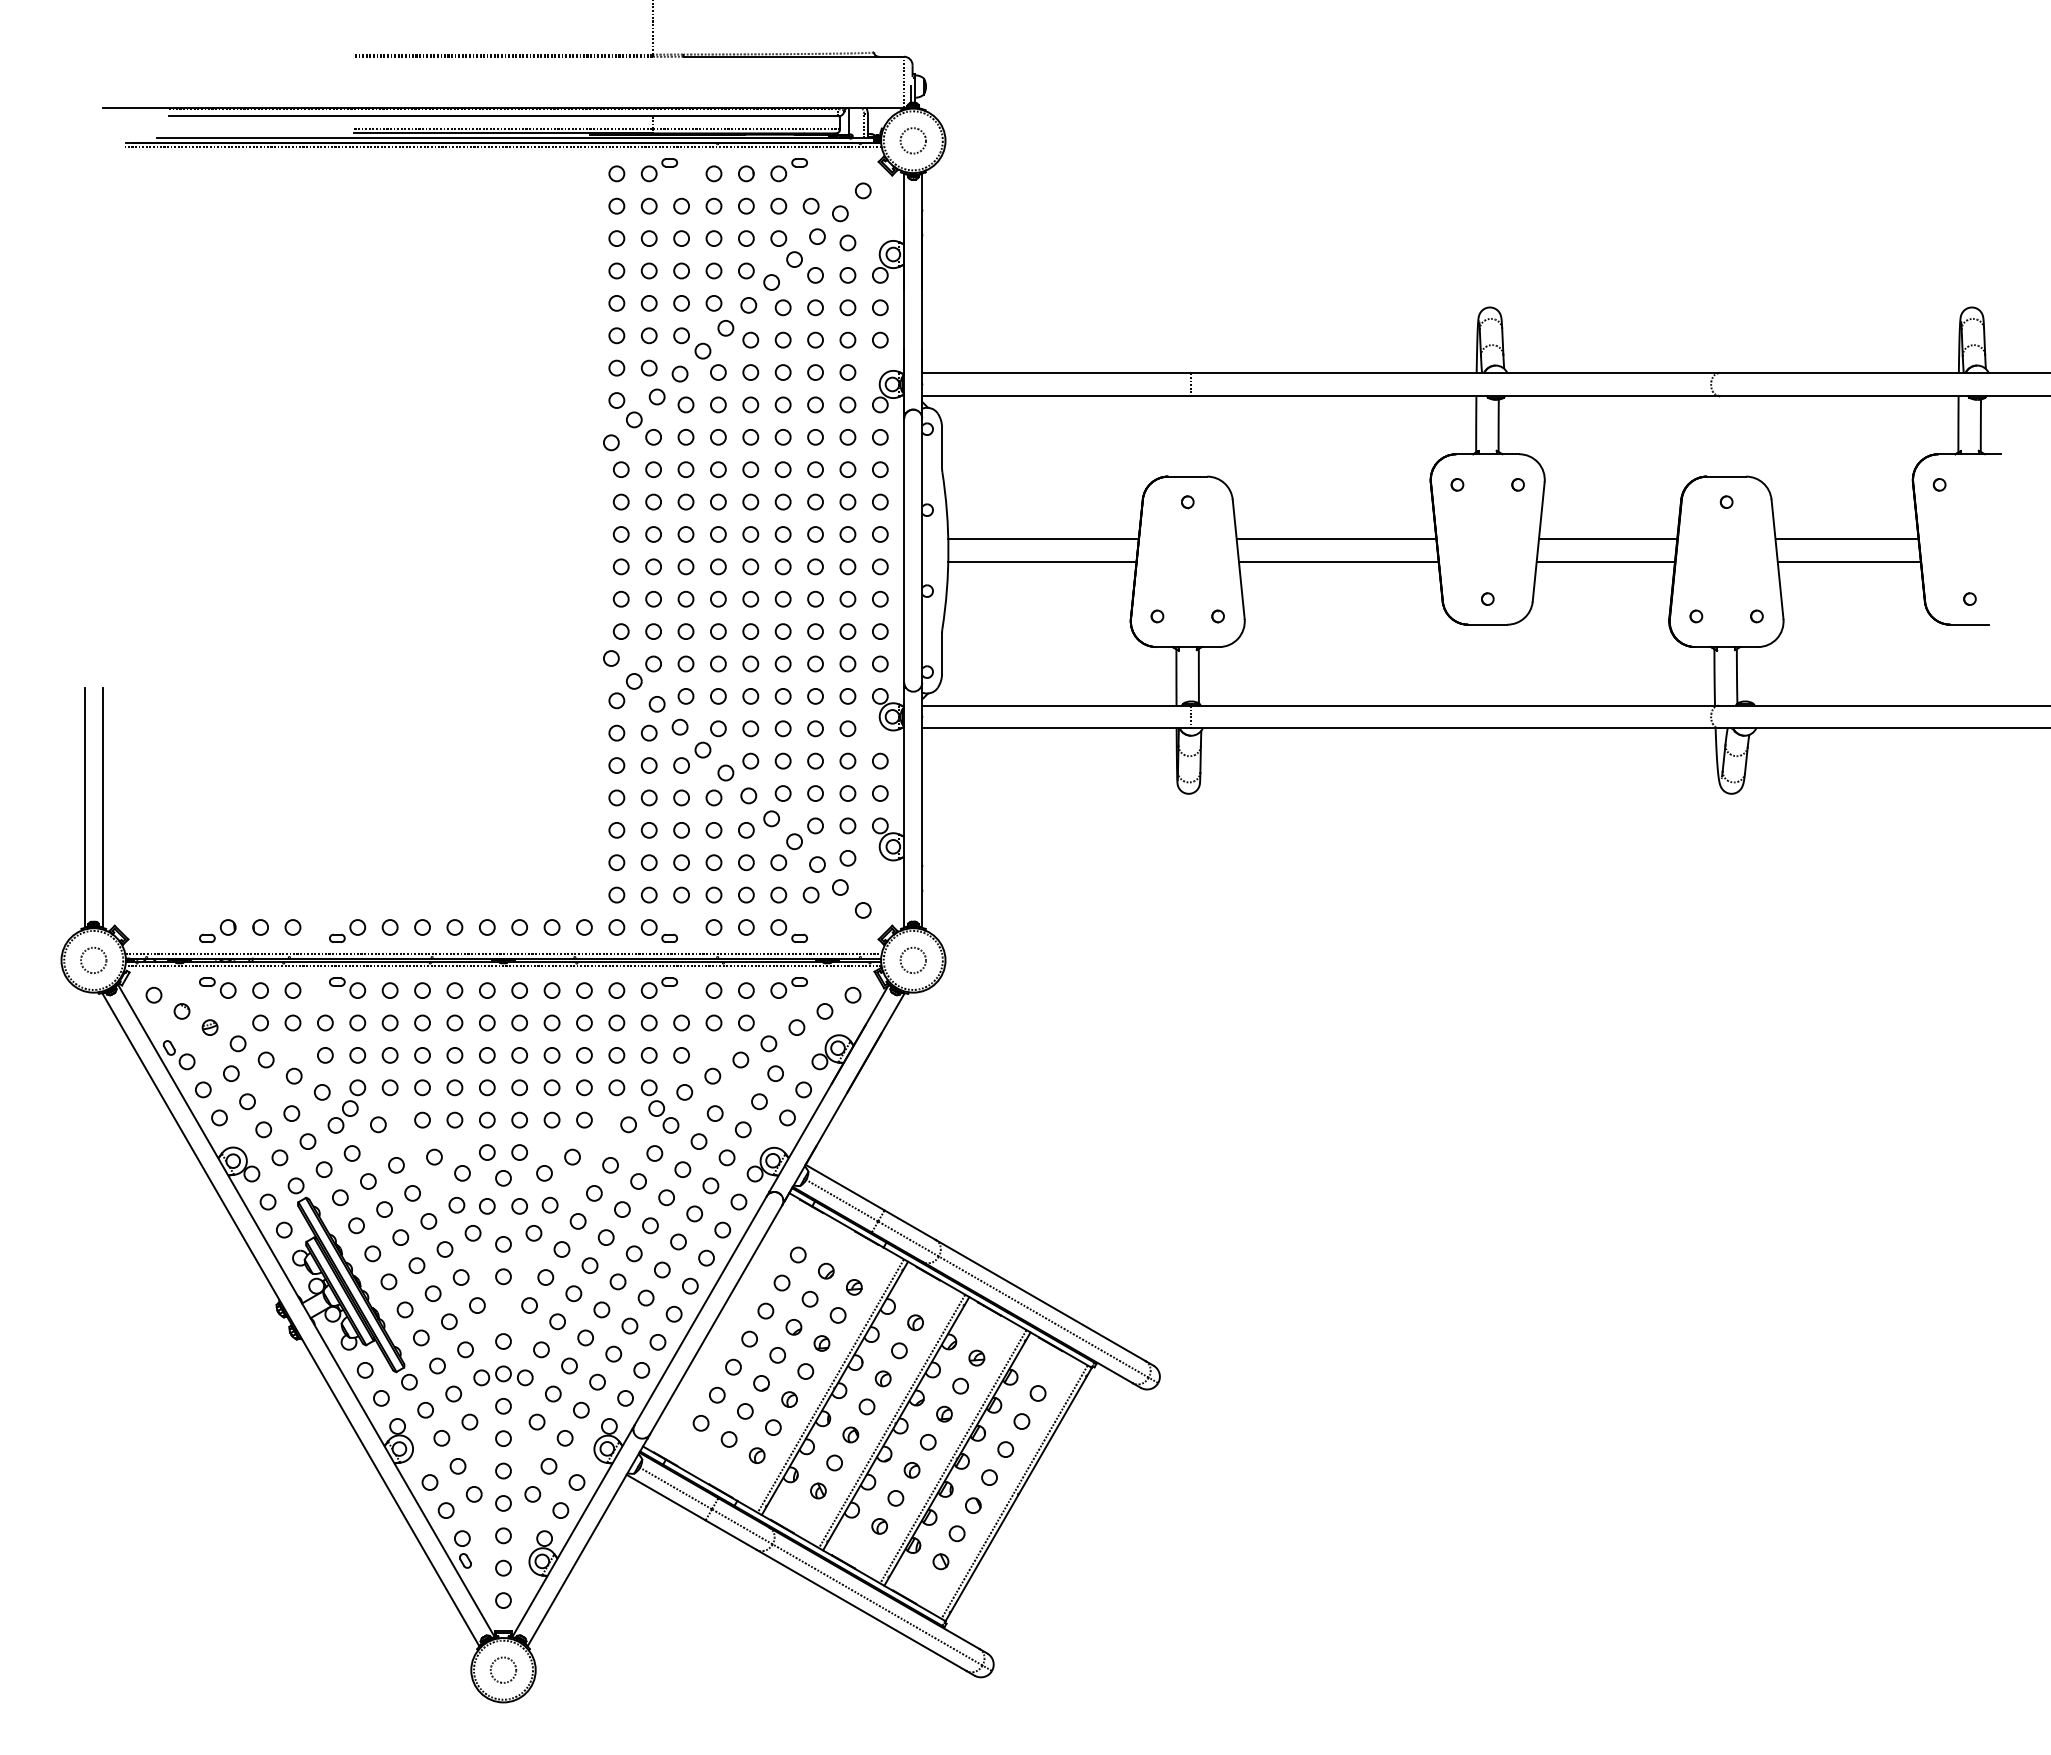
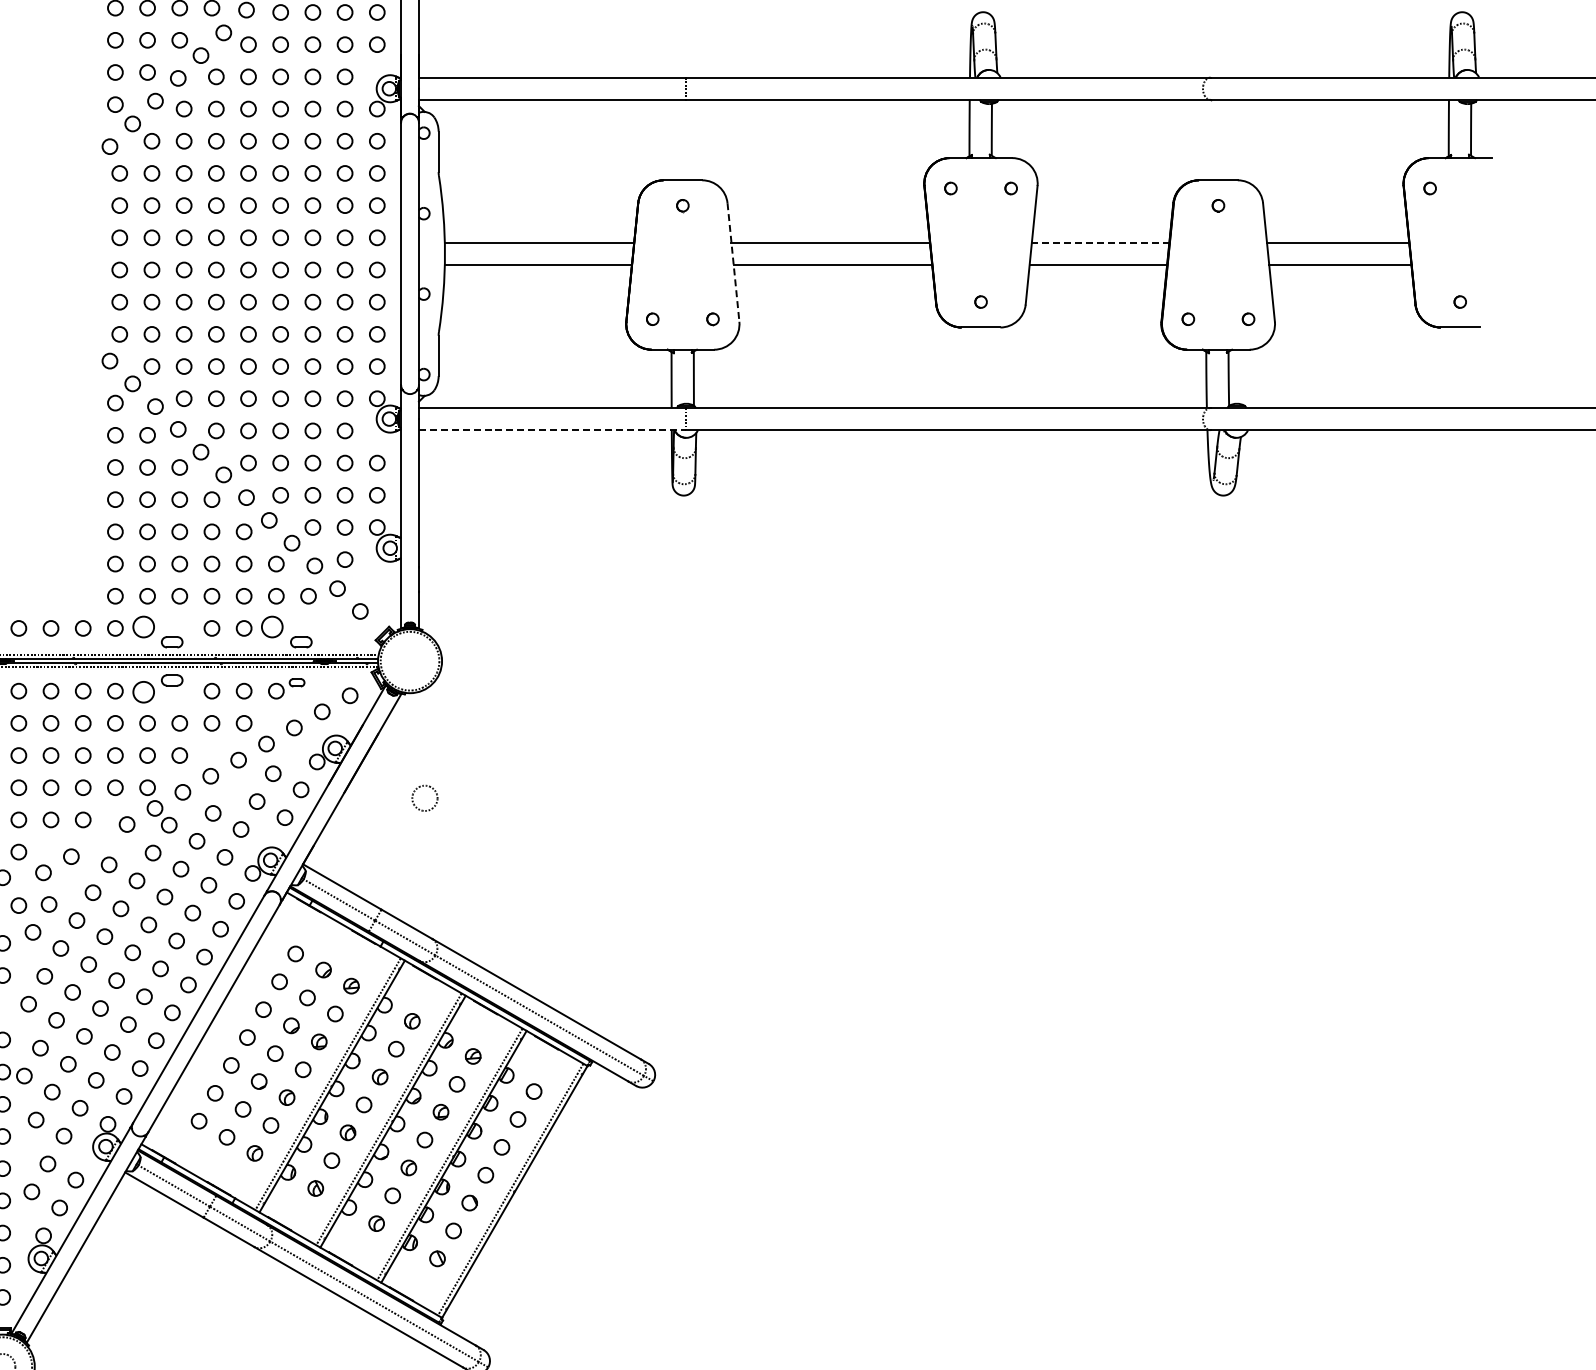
line: (1607, 539) -> (1100, 242), solid -> dashed
line: (1238, 559) -> (733, 262), solid -> dashed
line: (1056, 728) -> (552, 430), solid -> dashed
part: (658, 930) -> (156, 631), size x1.4
part: (788, 930) -> (286, 631), size x1.4
circle: (912, 959) -> (424, 797), moved
part: (658, 987) -> (156, 688), size x1.4

